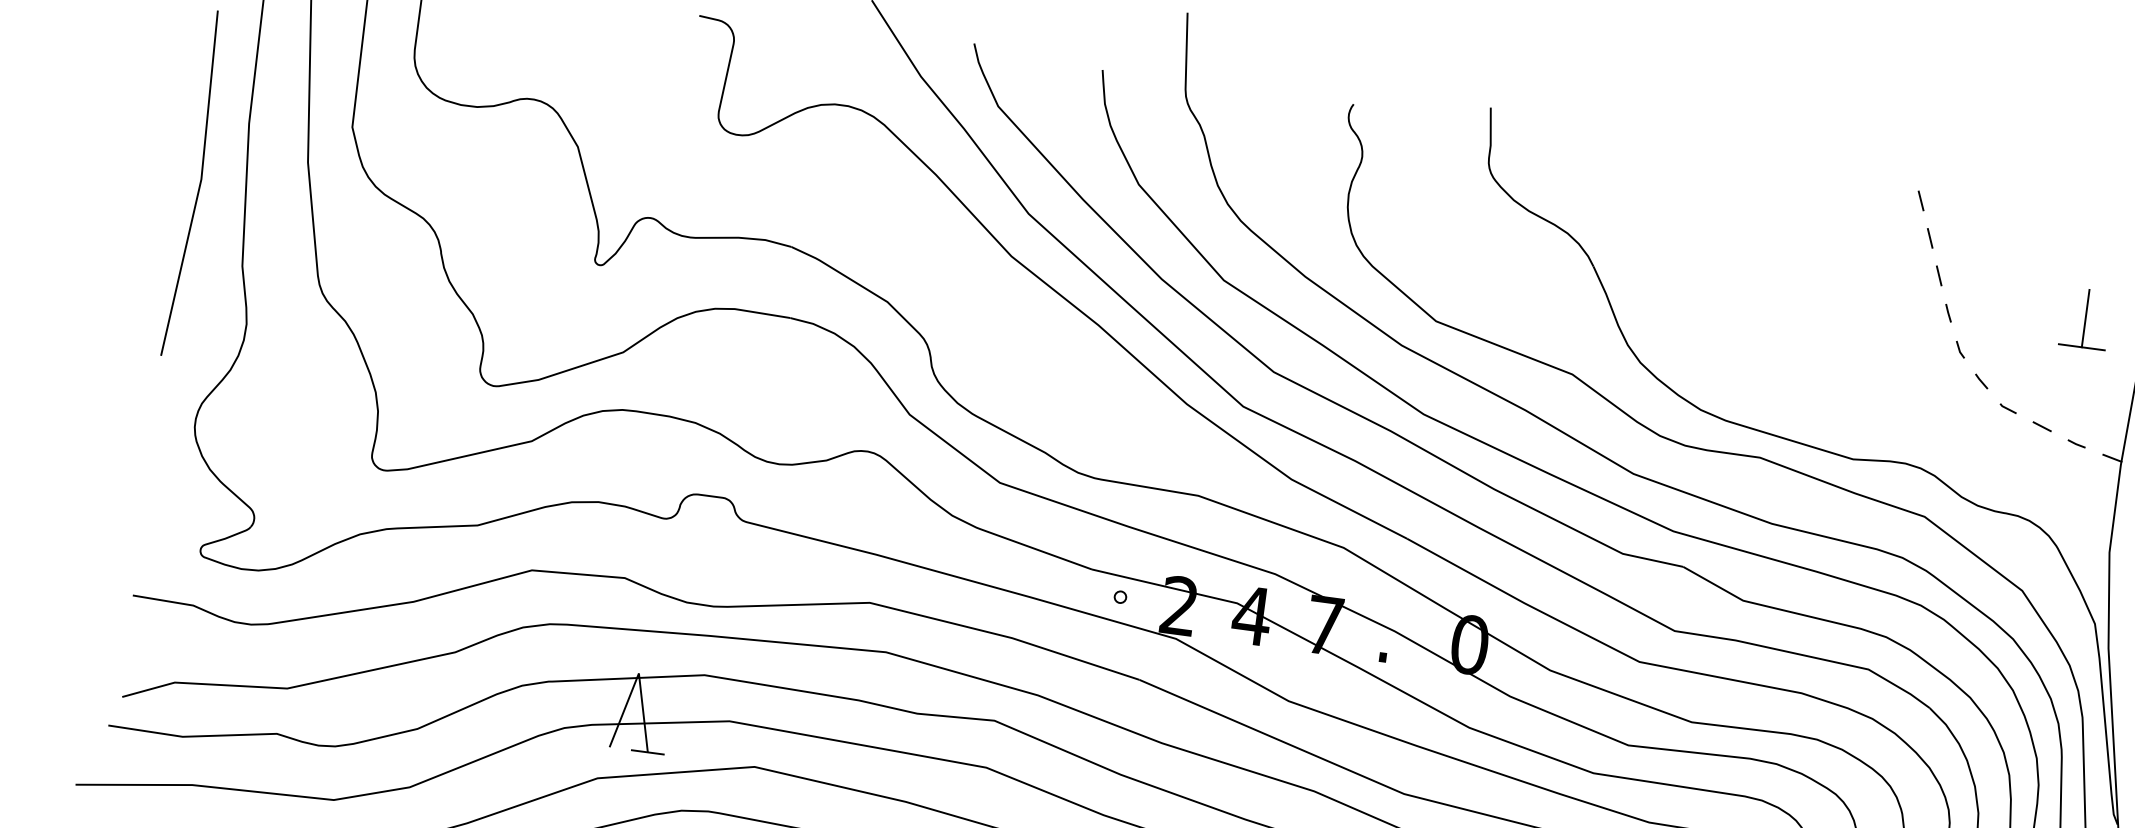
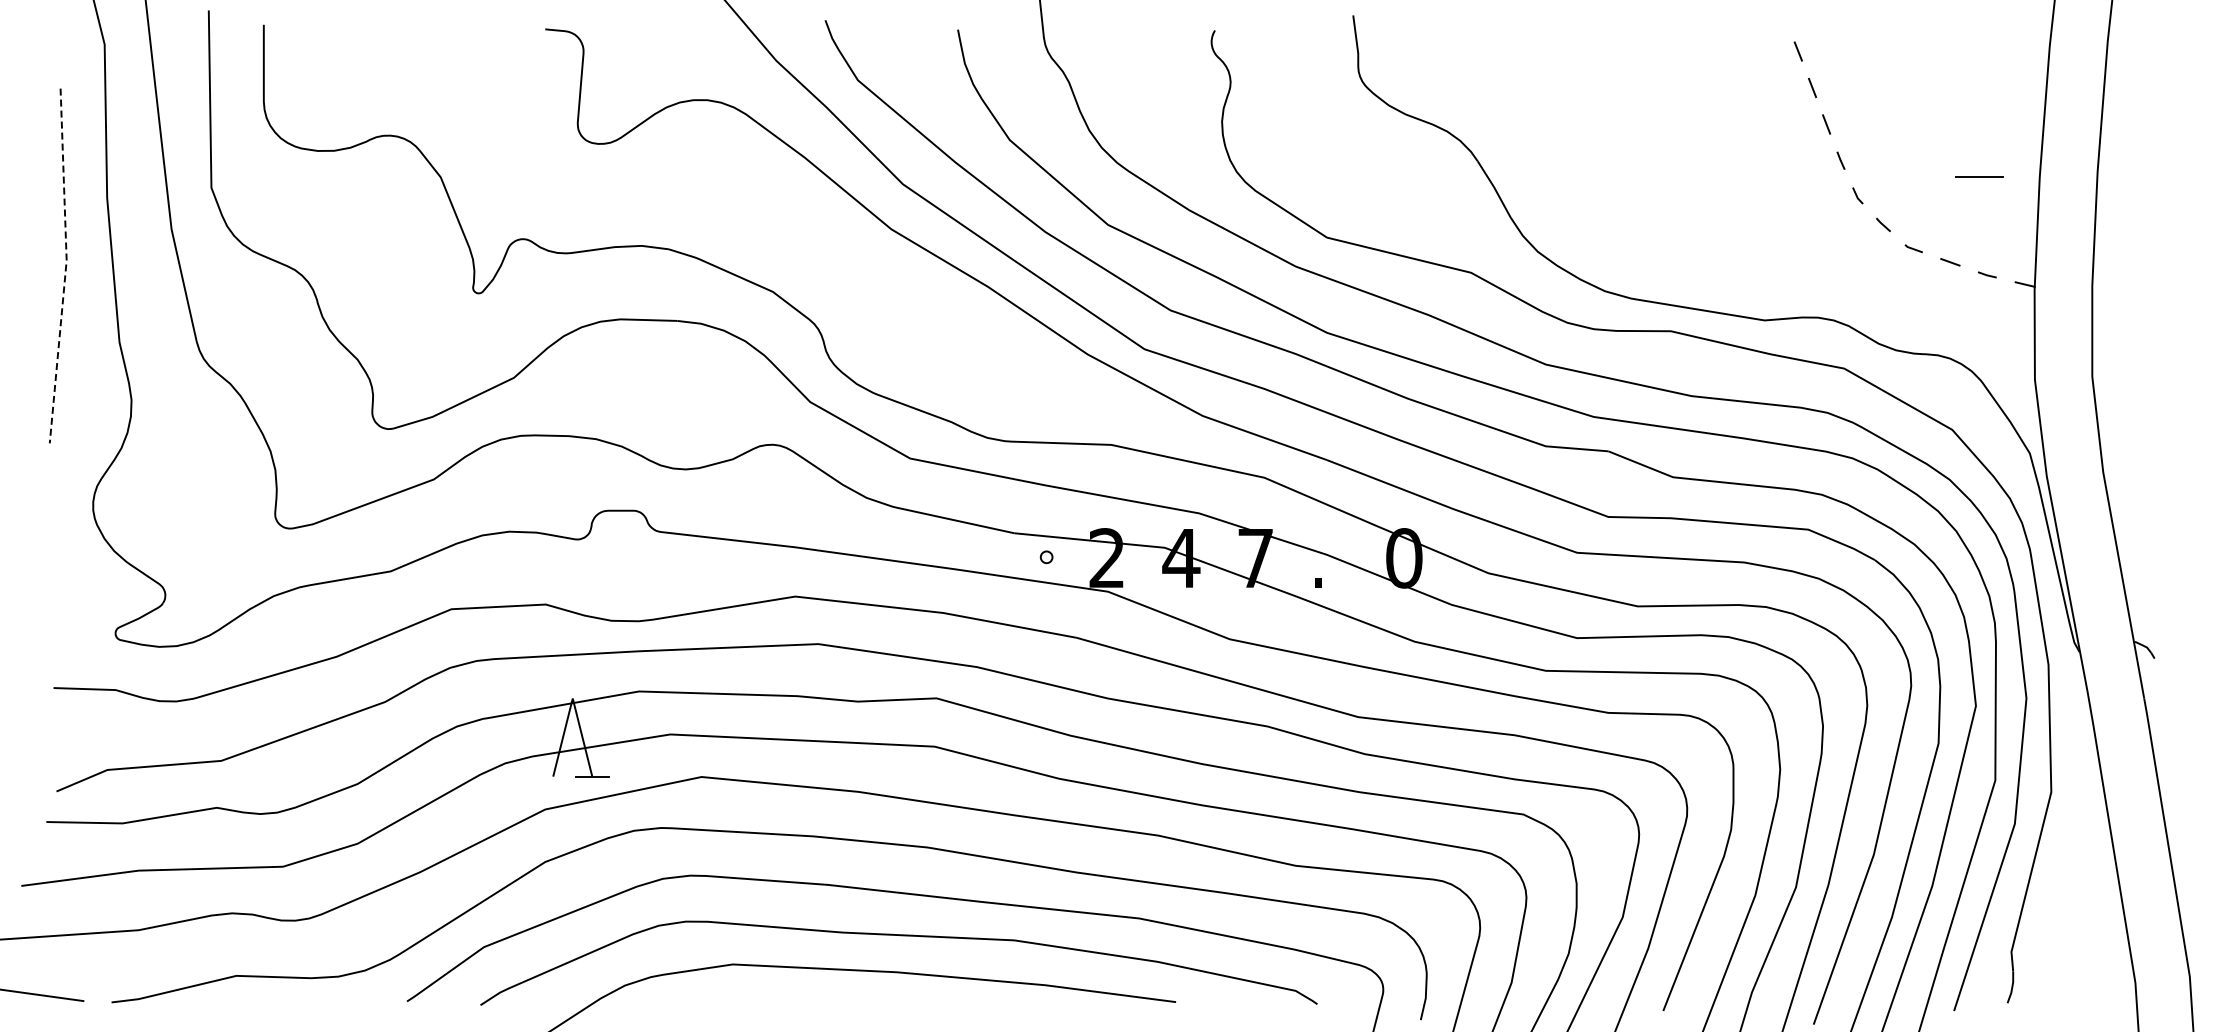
line: (200, 184) -> (66, 265), solid -> dashed
line: (2085, 318) -> (1979, 147), removed

